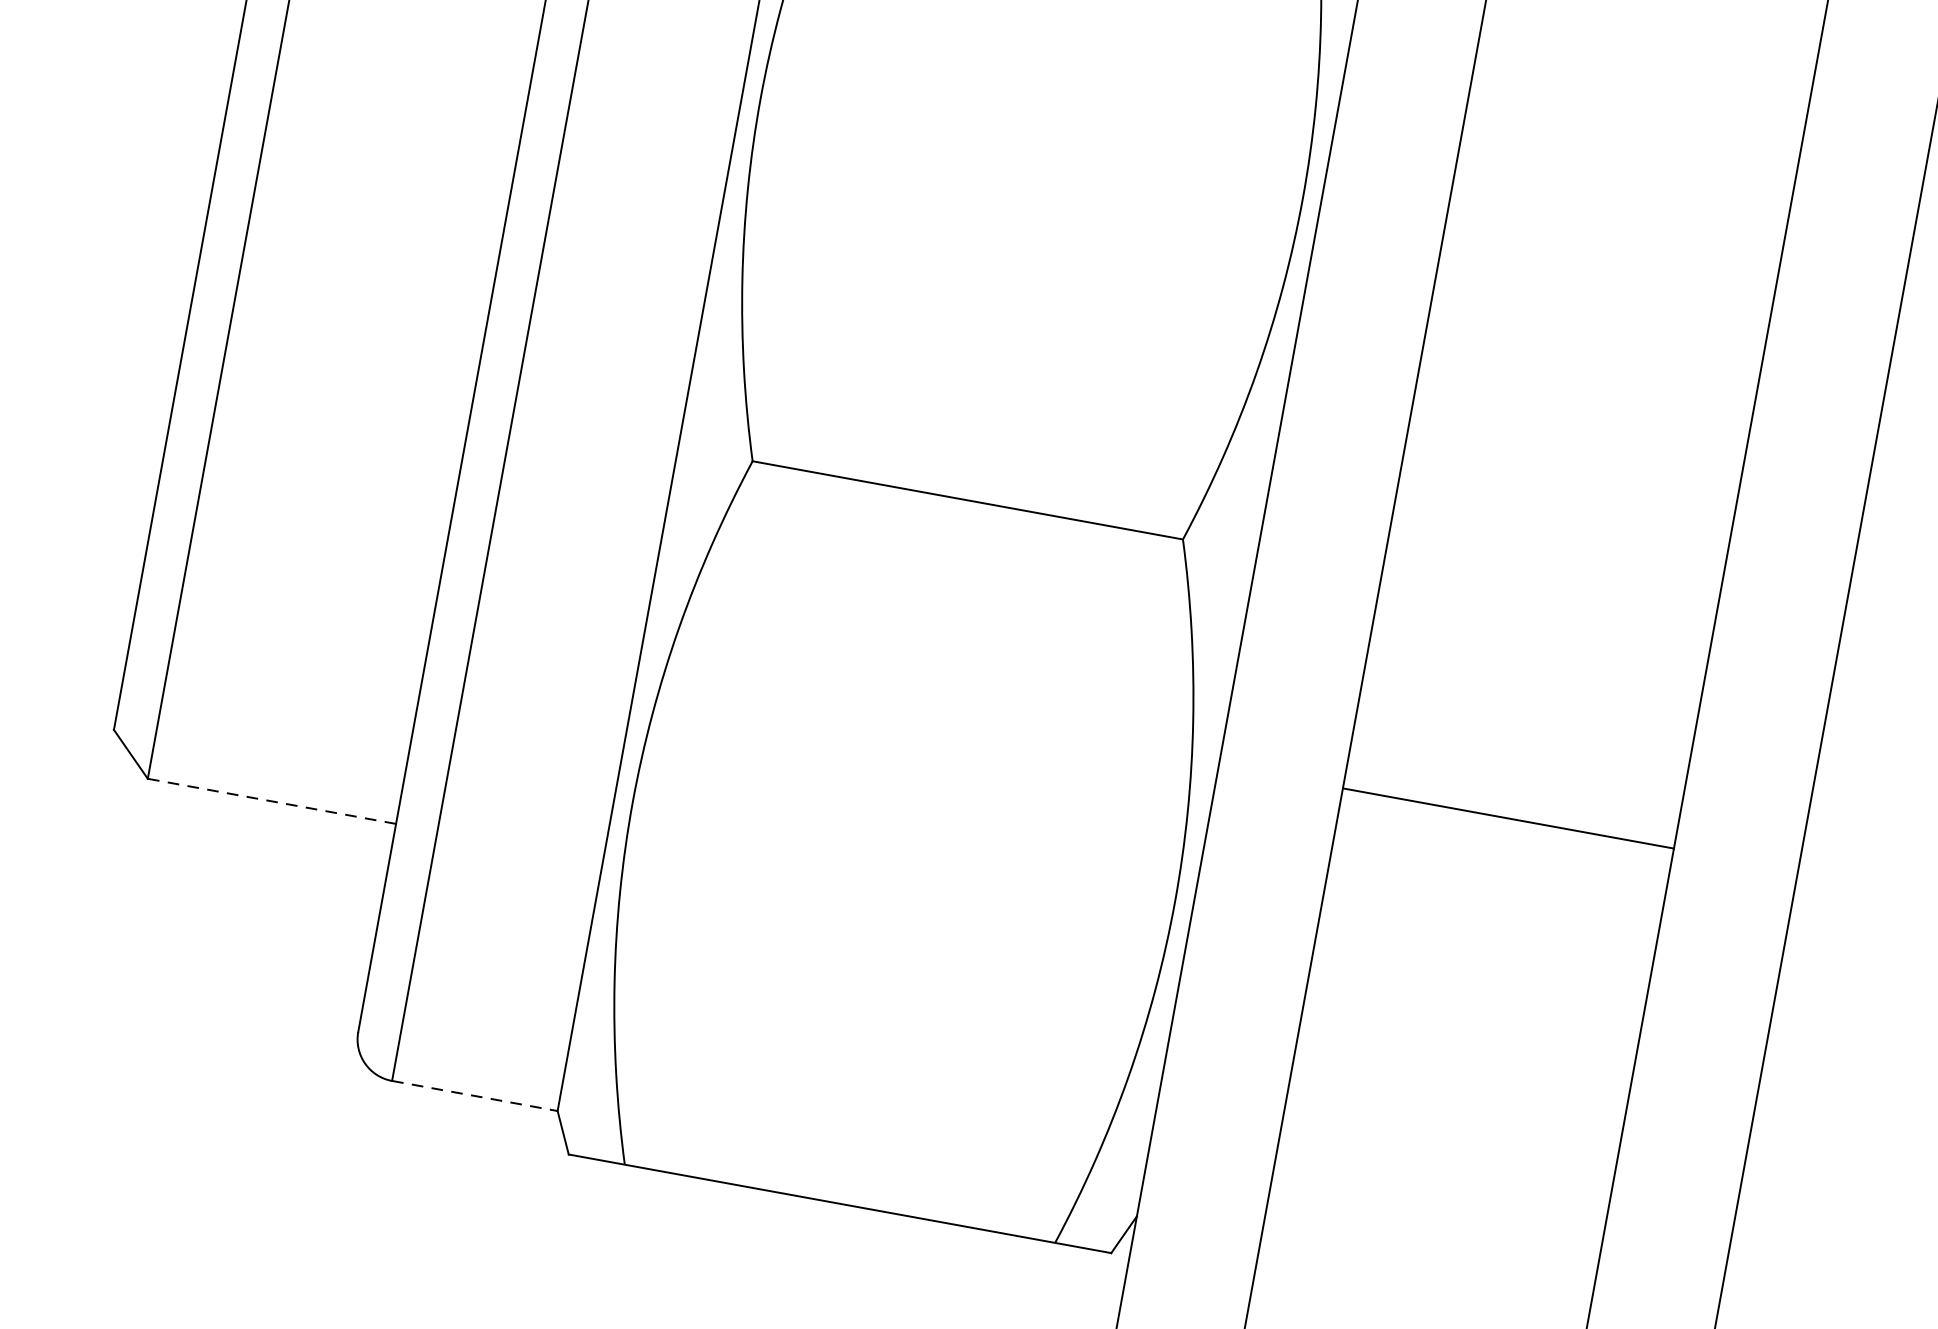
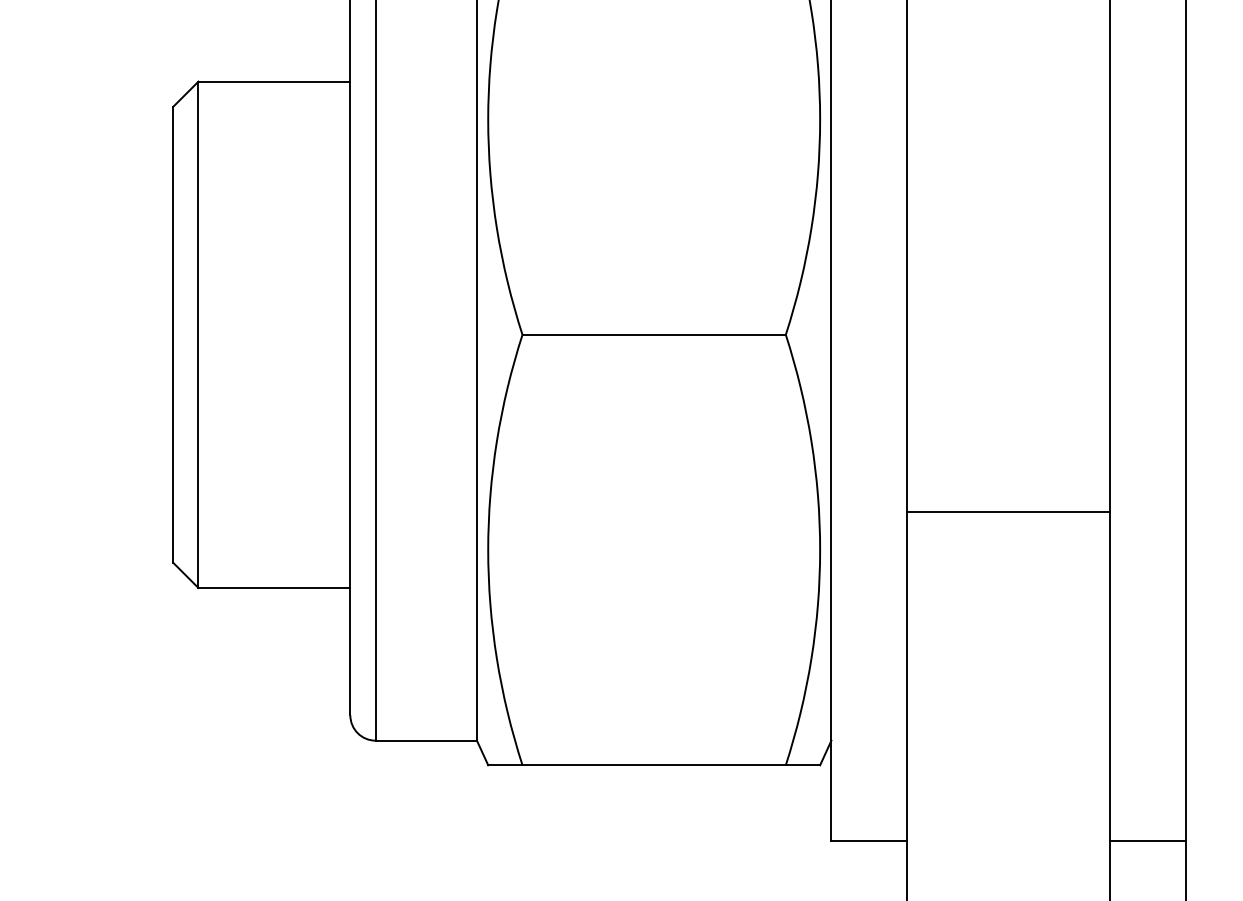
line: (271, 802) -> (274, 588), dashed -> solid
line: (1508, 819) -> (1008, 512), moved
line: (475, 1095) -> (426, 740), dashed -> solid

